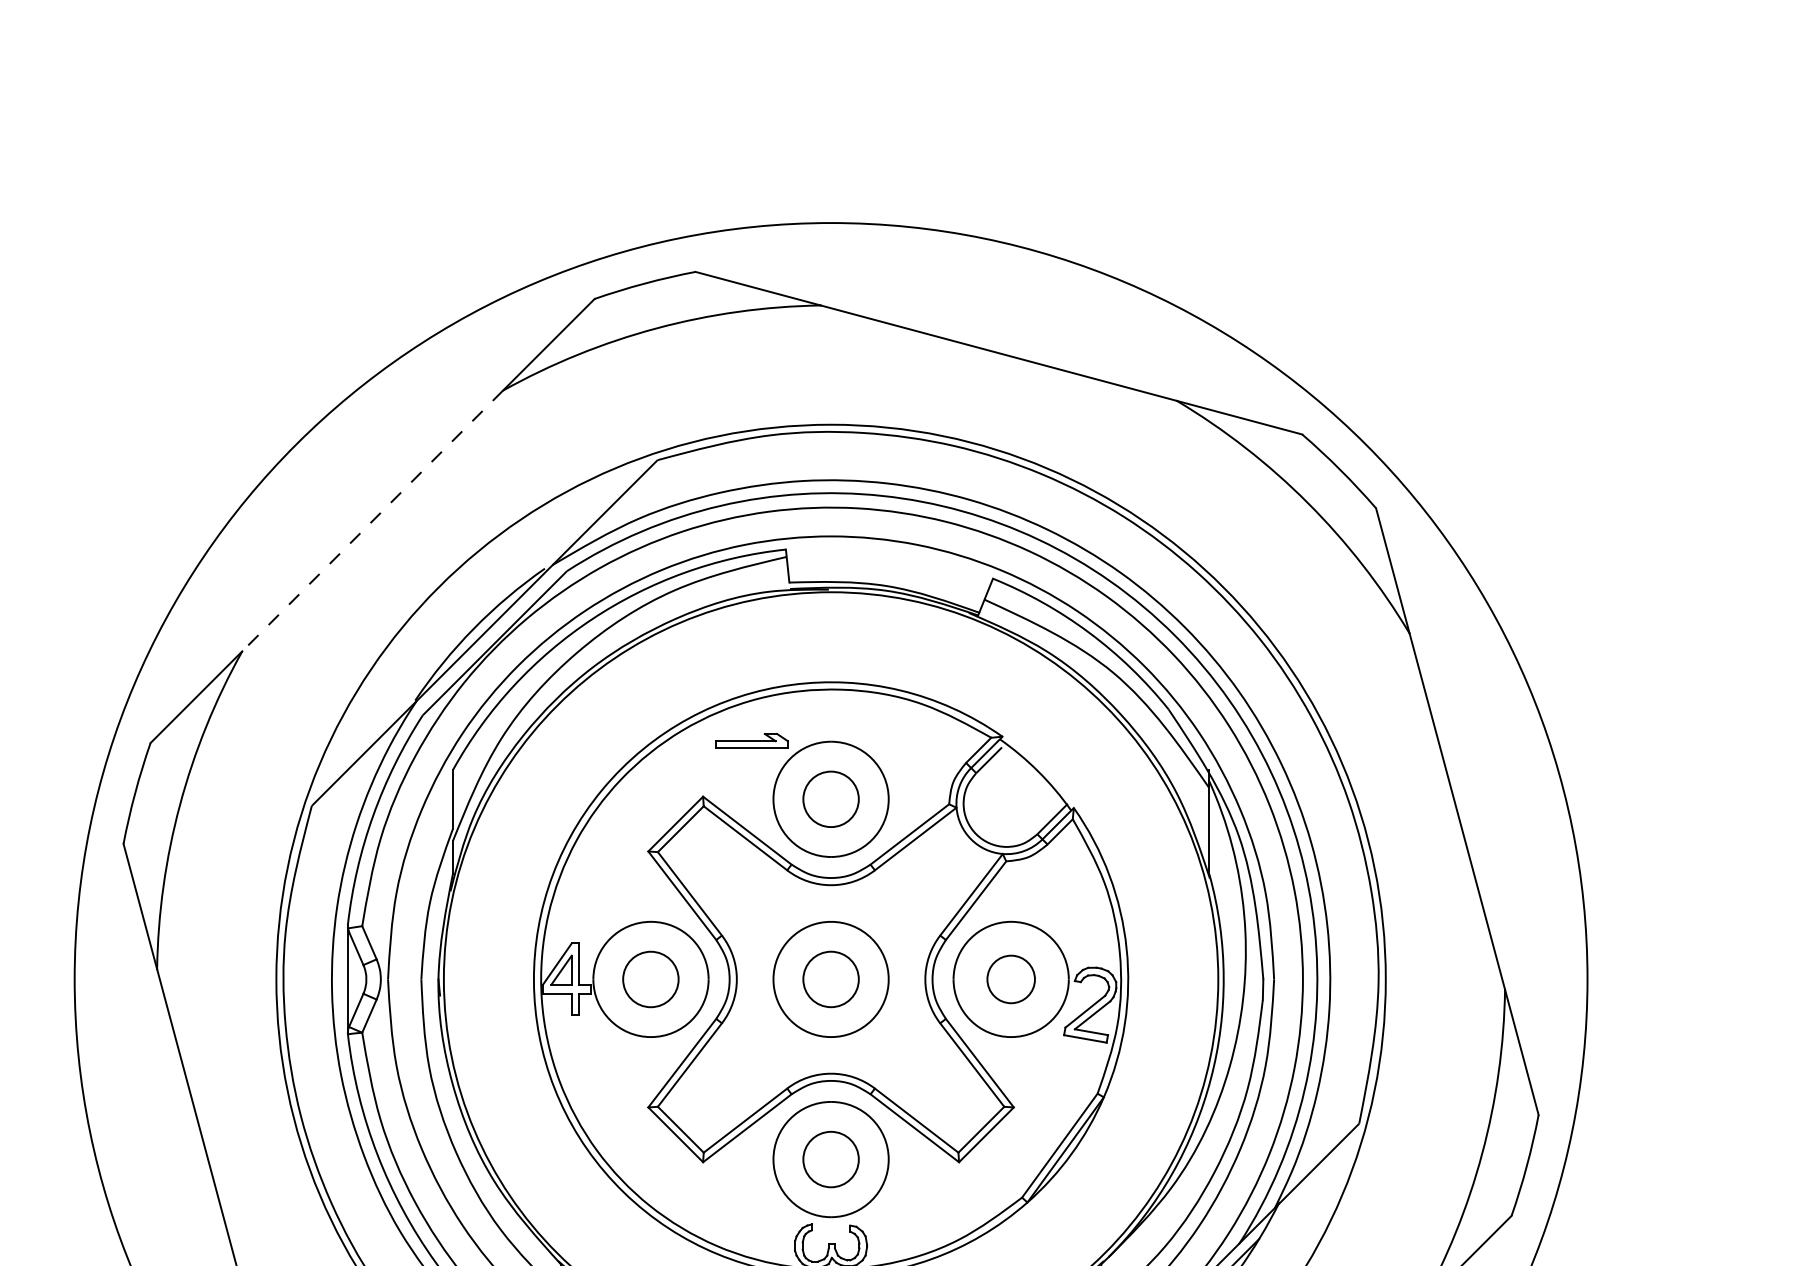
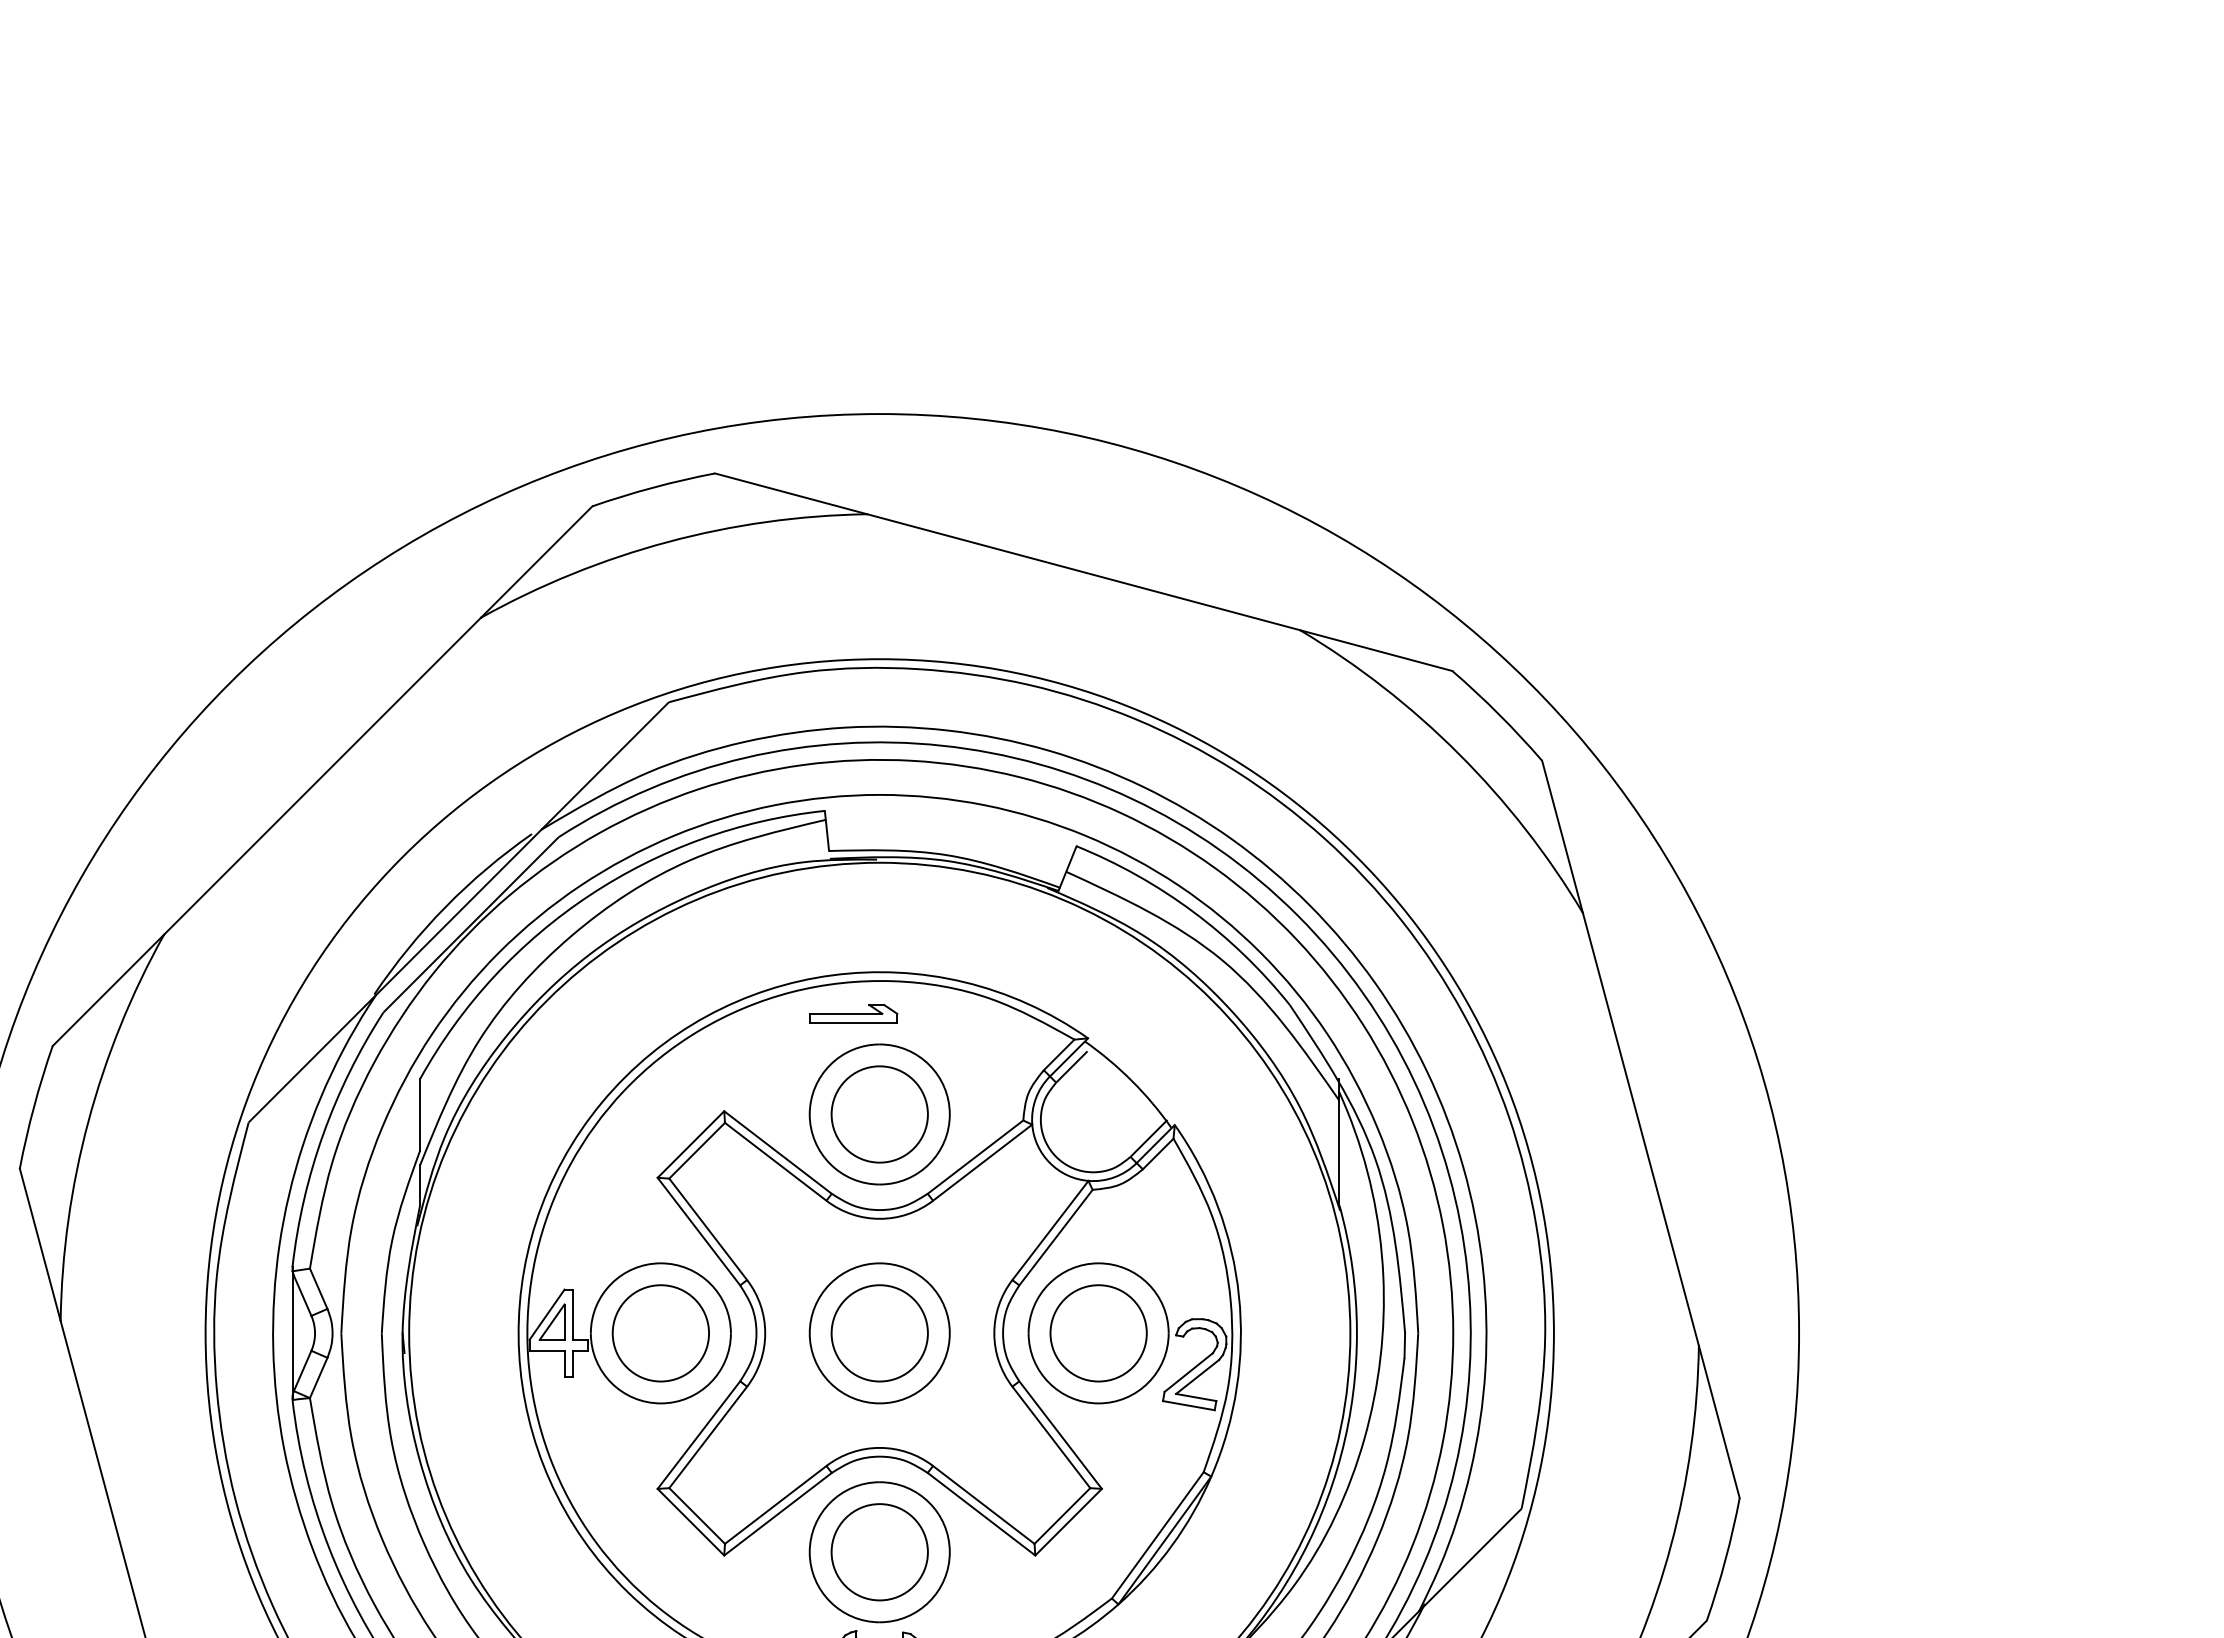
line: (372, 521) -> (322, 776), dashed -> solid
part: (751, 740) -> (853, 1013), moved
circle: (830, 799) -> (879, 1114), size x1.43
circle: (650, 979) -> (660, 1333), size x1.43
circle: (830, 979) -> (879, 1333), size x1.43
circle: (1011, 979) -> (1098, 1333), size x1.67
circle: (830, 1159) -> (879, 1552), size x1.43

